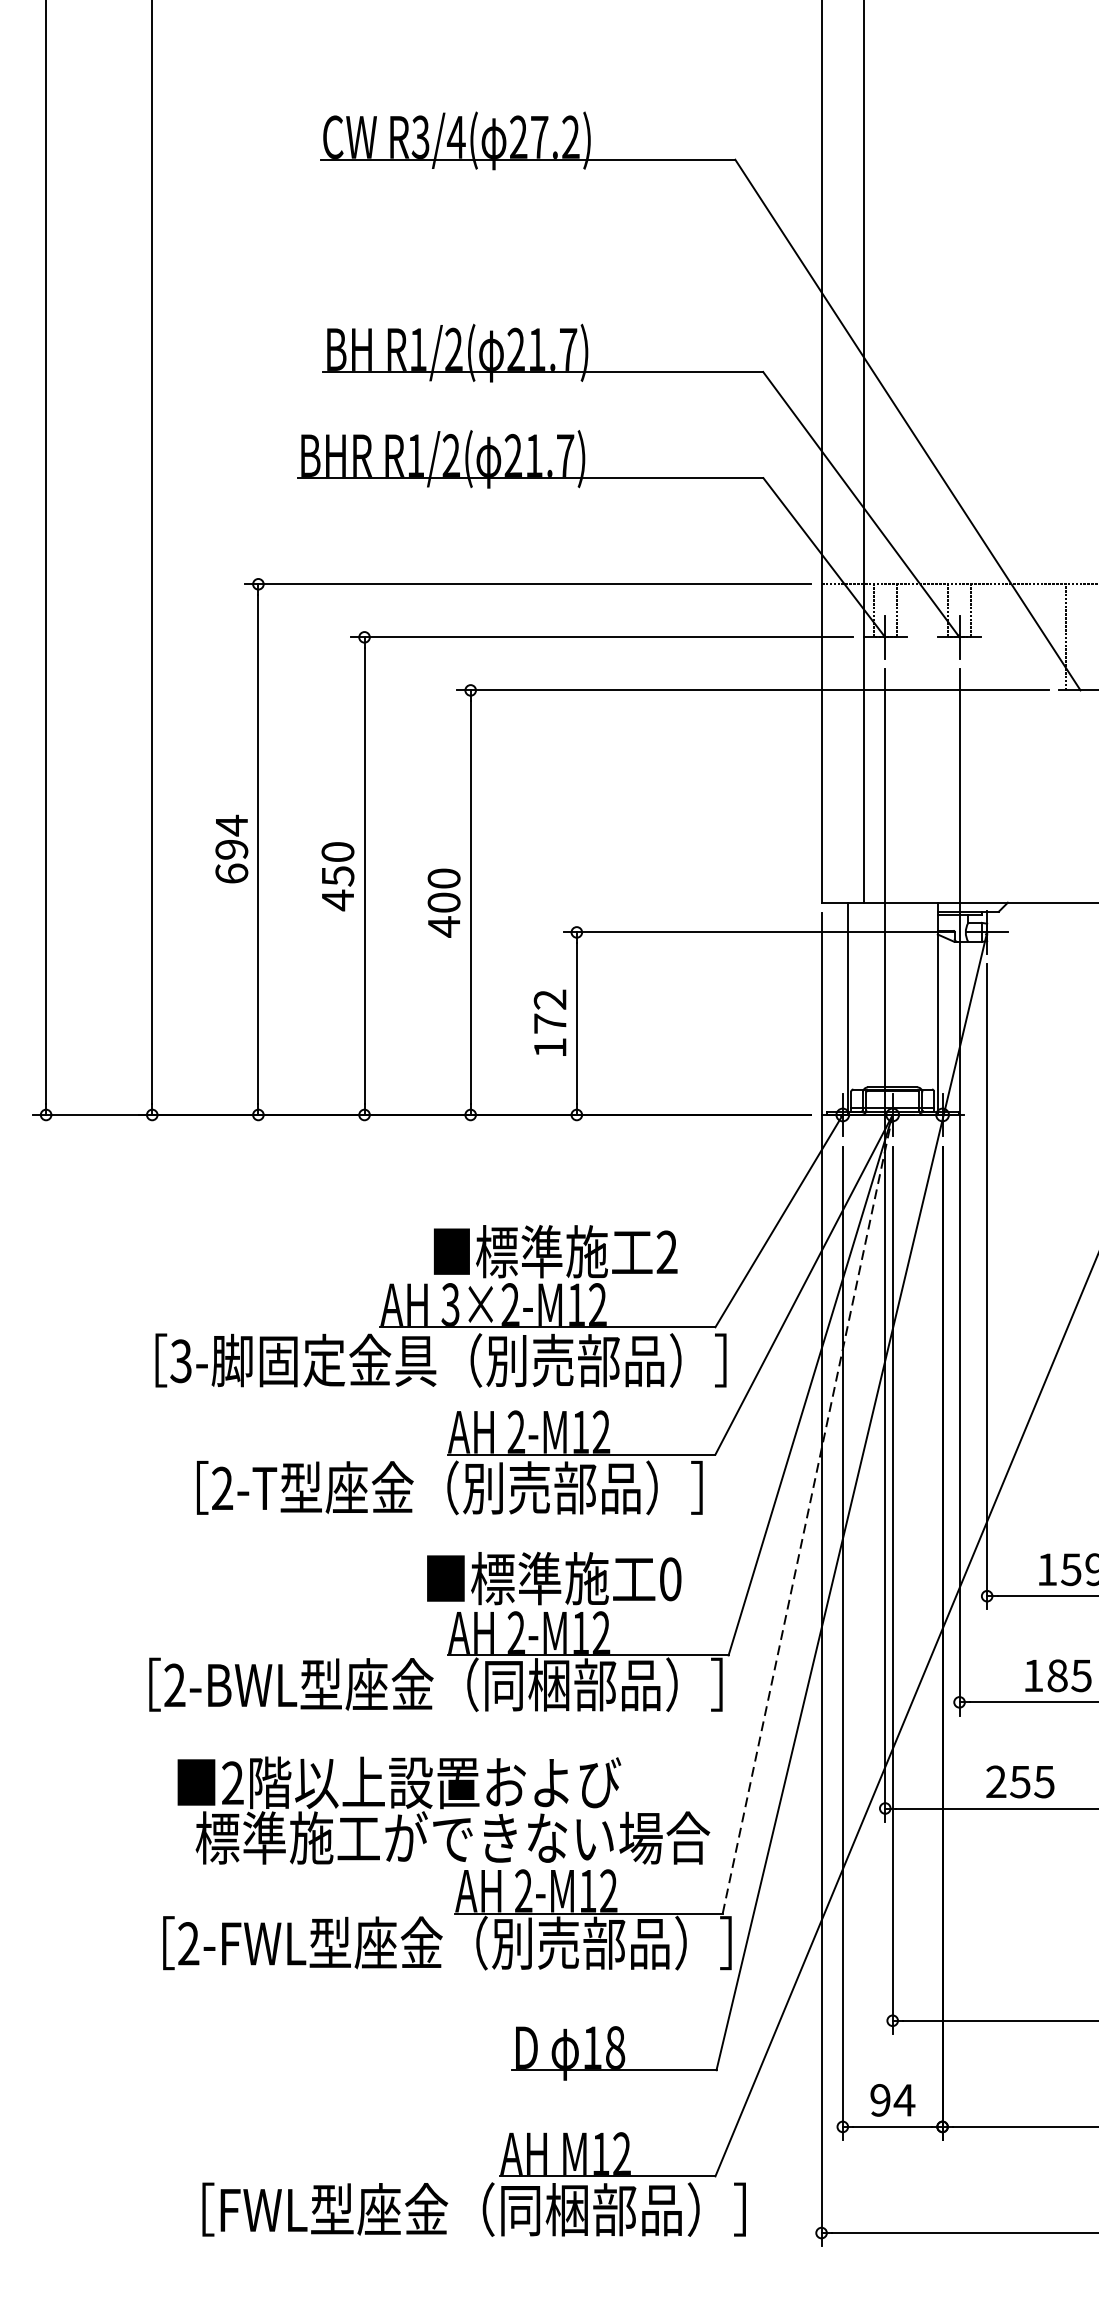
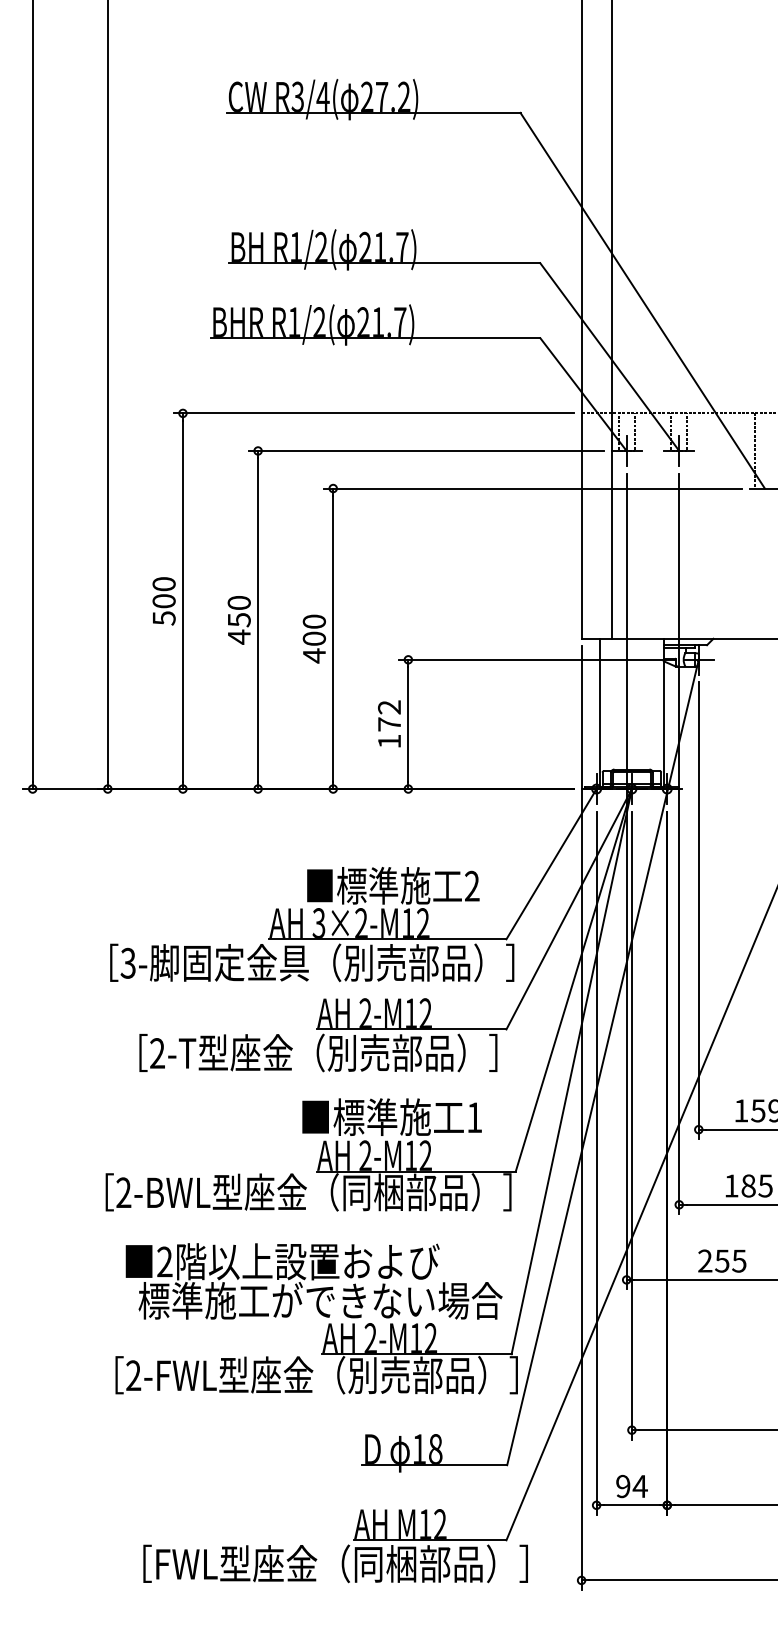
text: (230, 848) -> (163, 600), 694 -> 500
line: (807, 1514) -> (571, 1071), dashed -> solid
text: (670, 1579) -> (474, 1117), 0 -> 1

